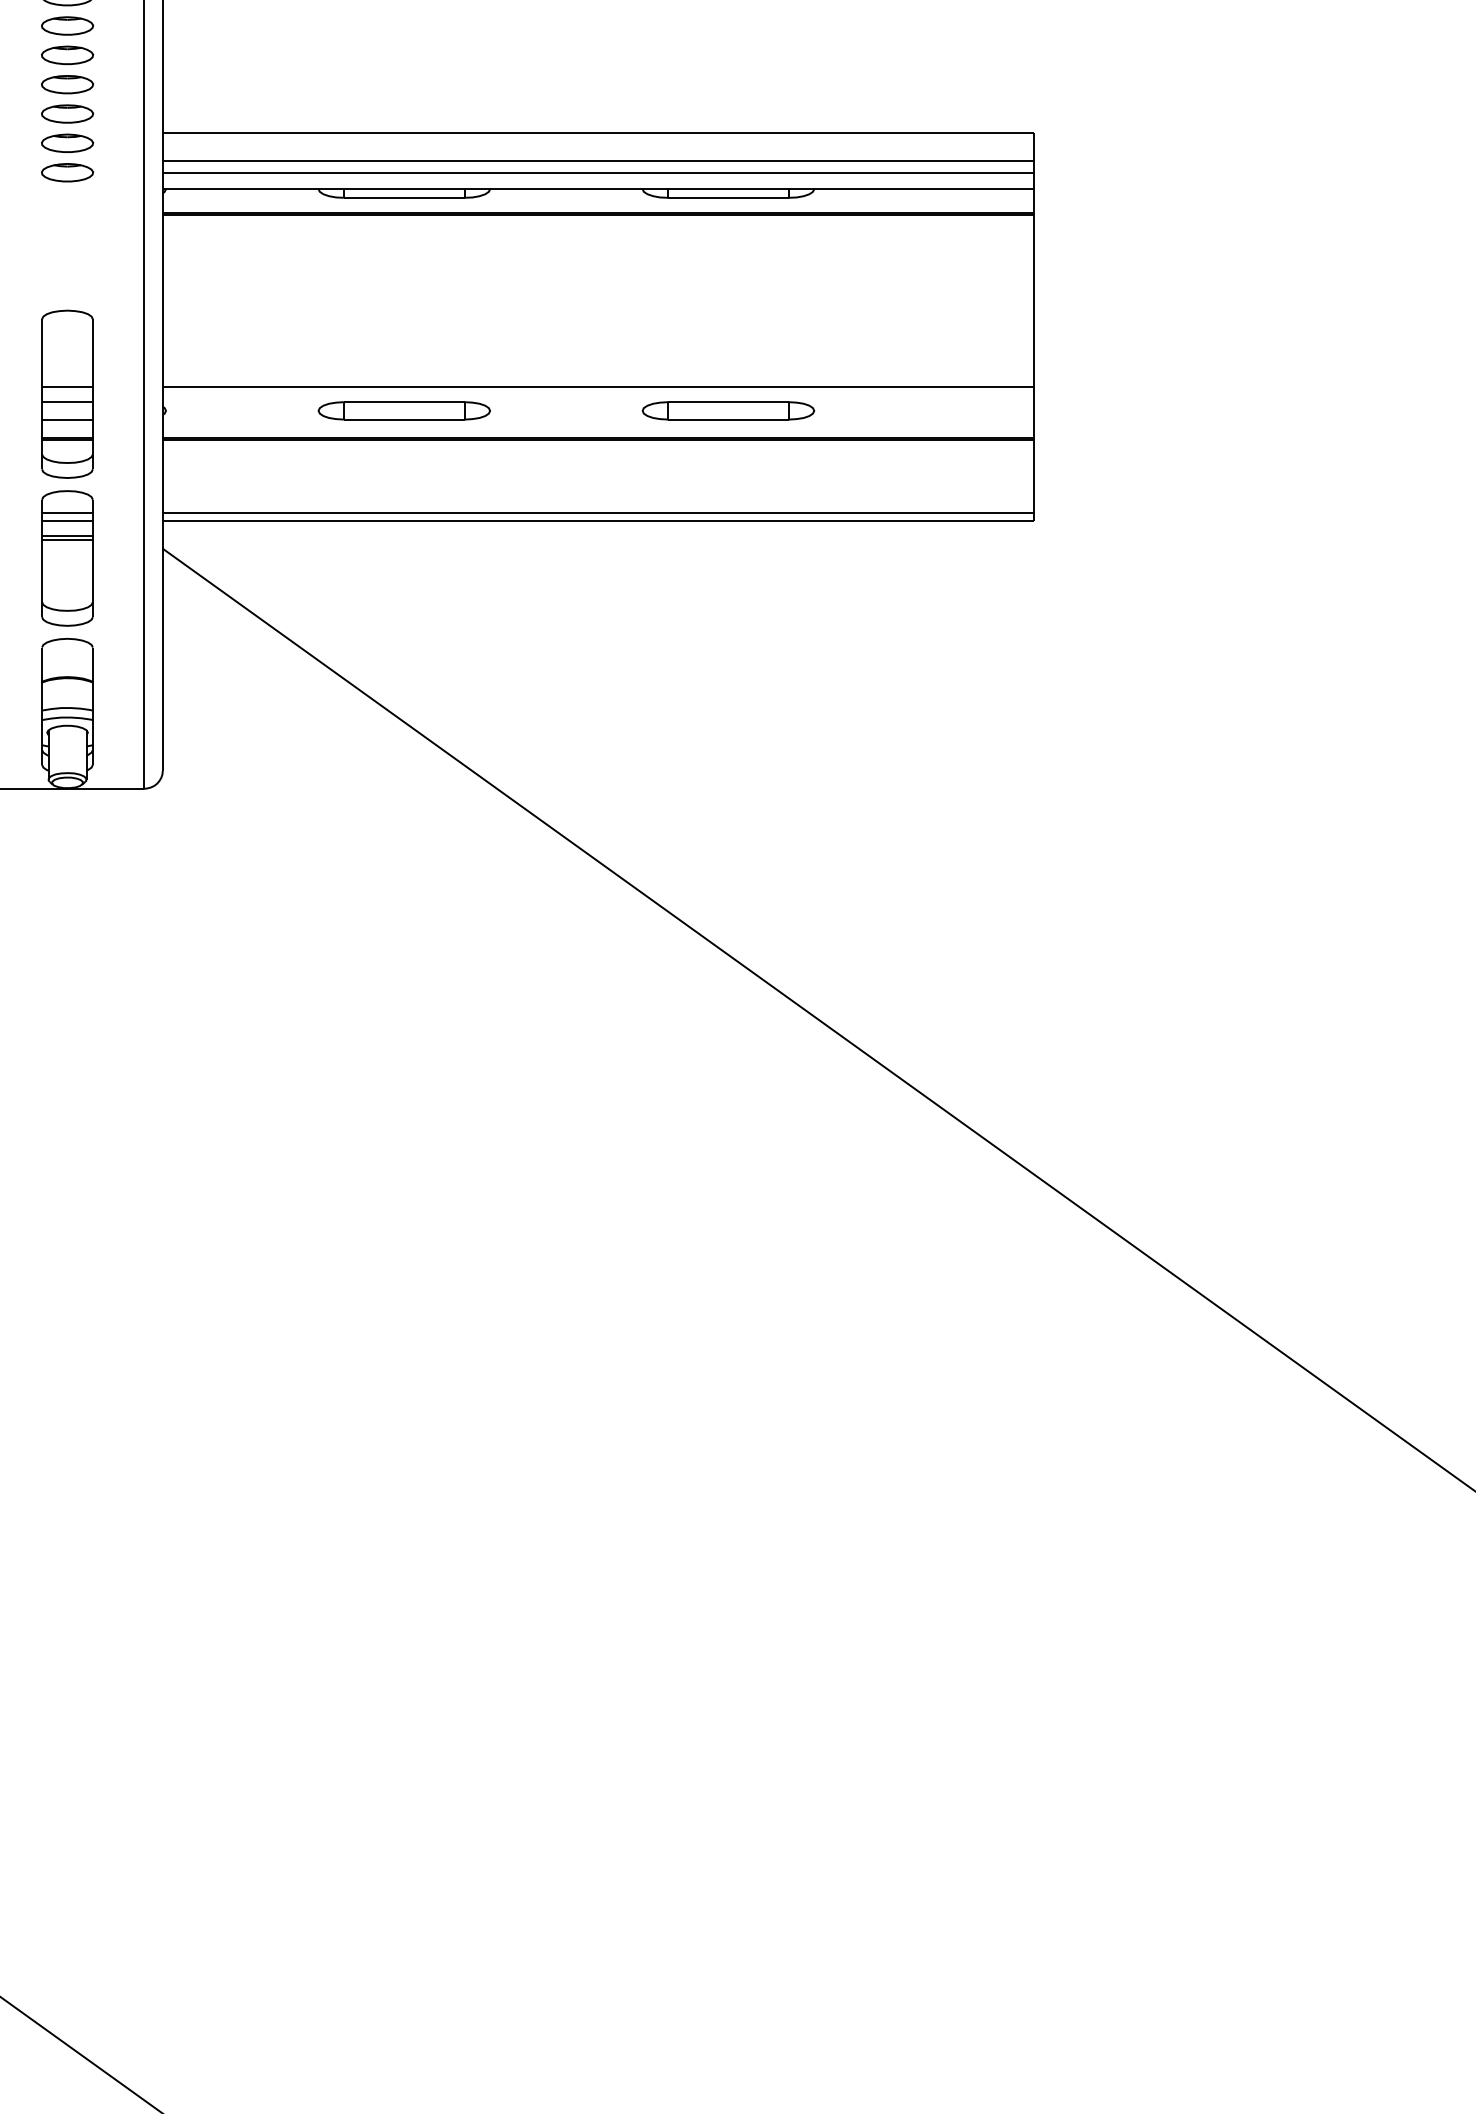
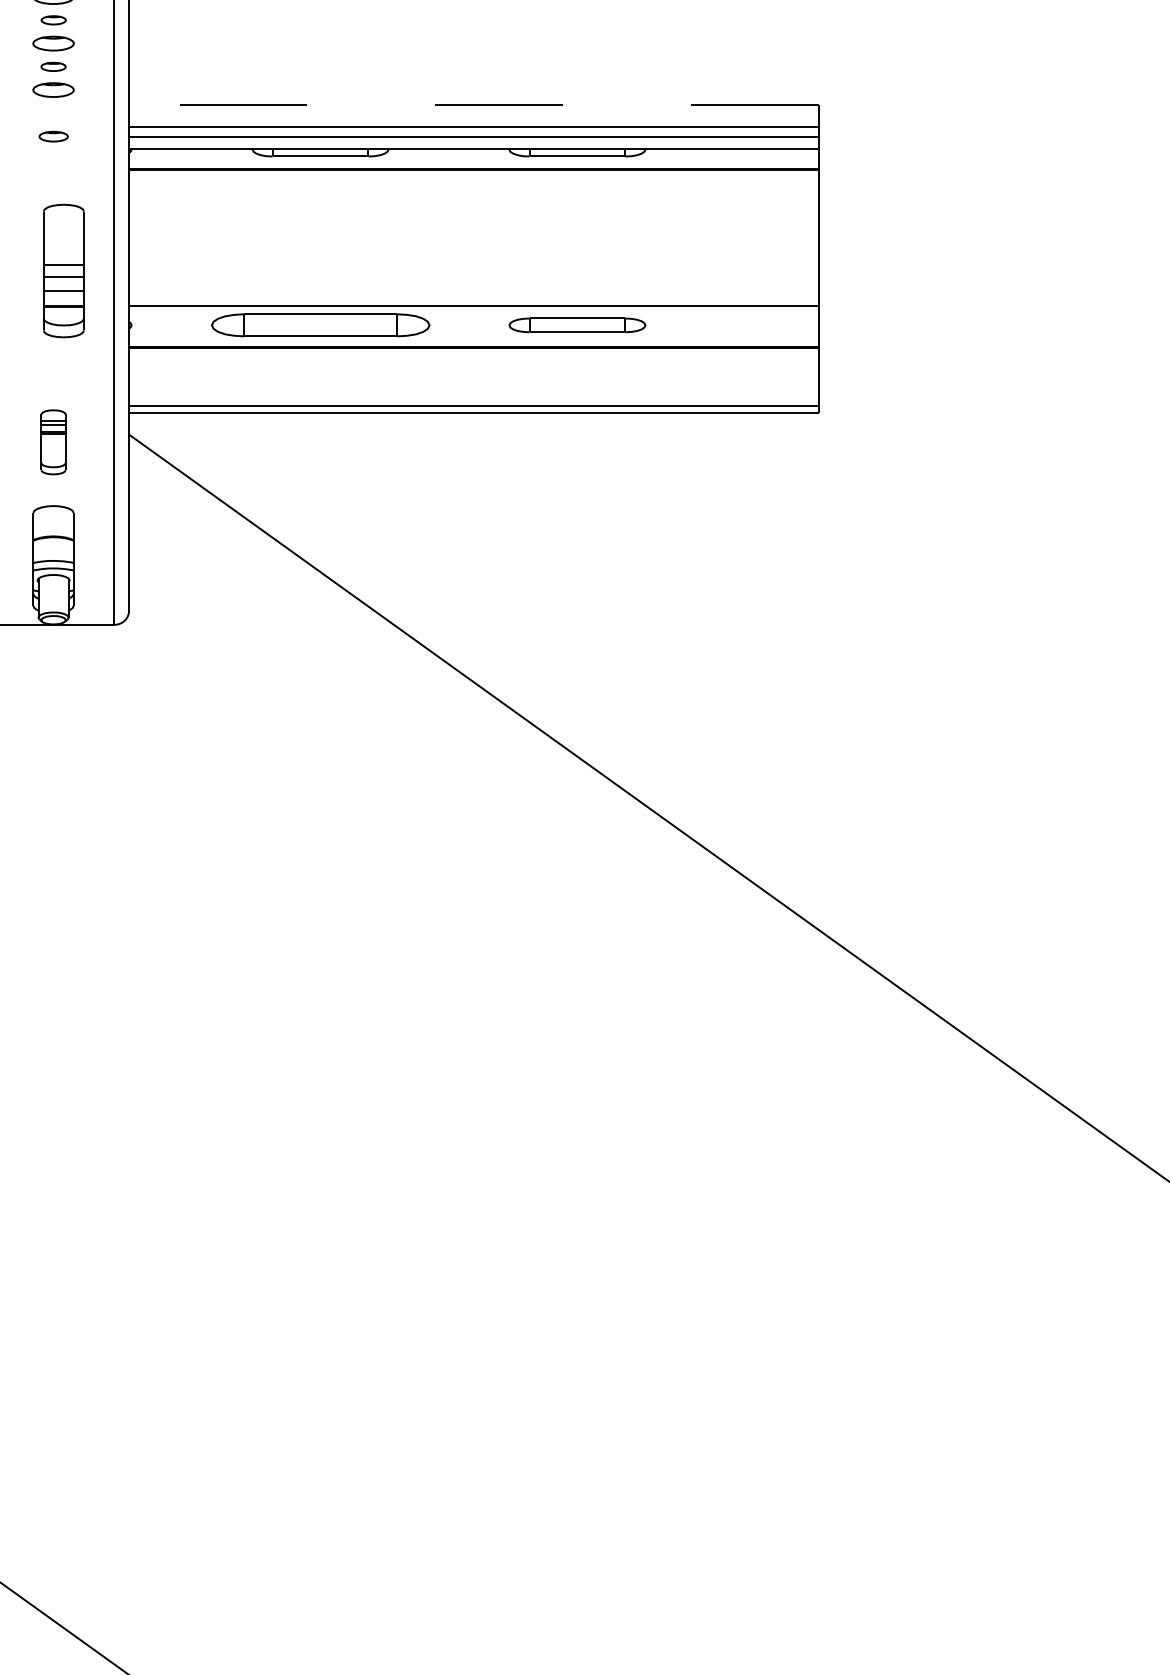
part: (67, 25) -> (53, 19), size x0.6
part: (67, 84) -> (53, 66), size x0.6
line: (597, 133) -> (473, 105), solid -> dashed
part: (67, 142) -> (53, 112), removed
part: (67, 172) -> (53, 136), size x0.7
part: (67, 393) -> (63, 270), moved
part: (403, 410) -> (319, 325), size x1.6
part: (67, 558) -> (53, 442), size x0.6

